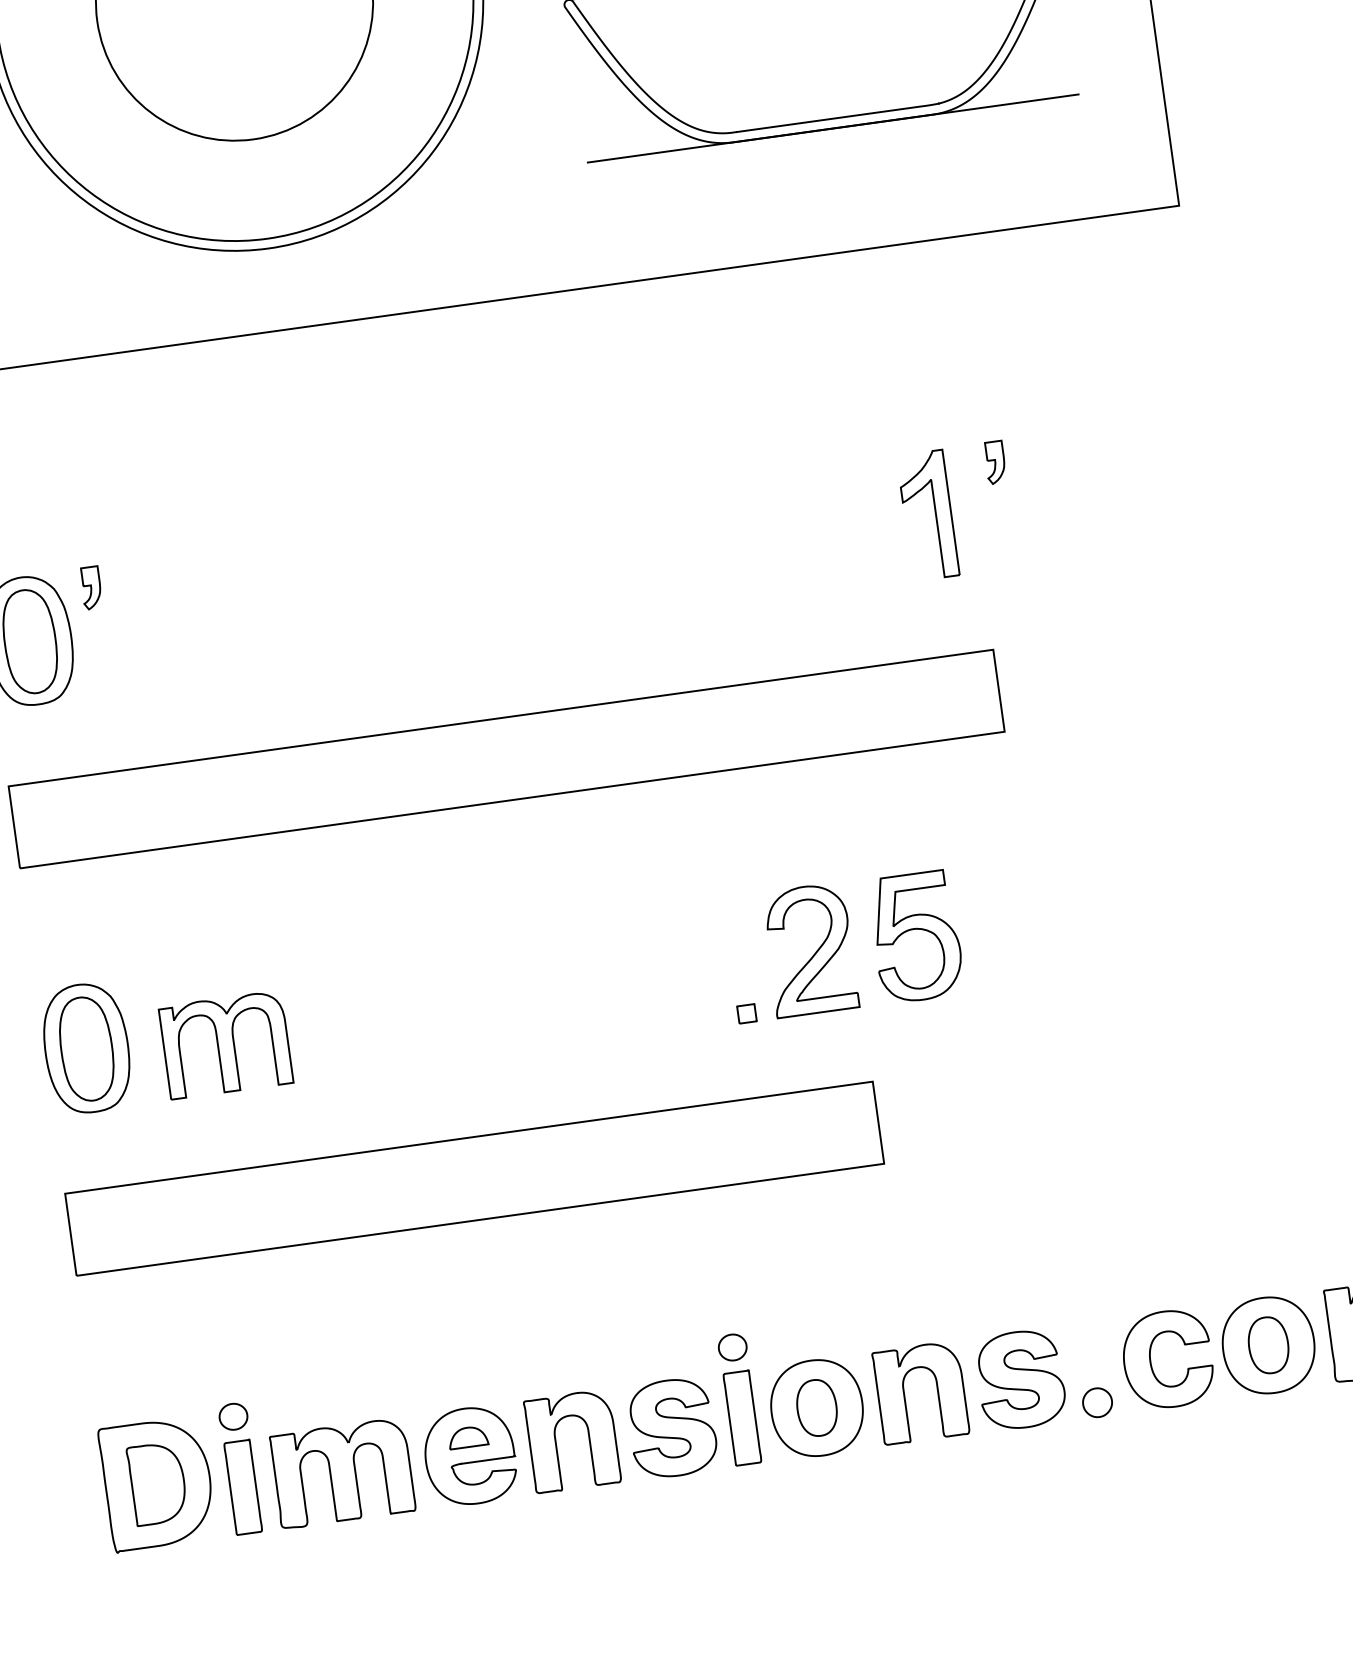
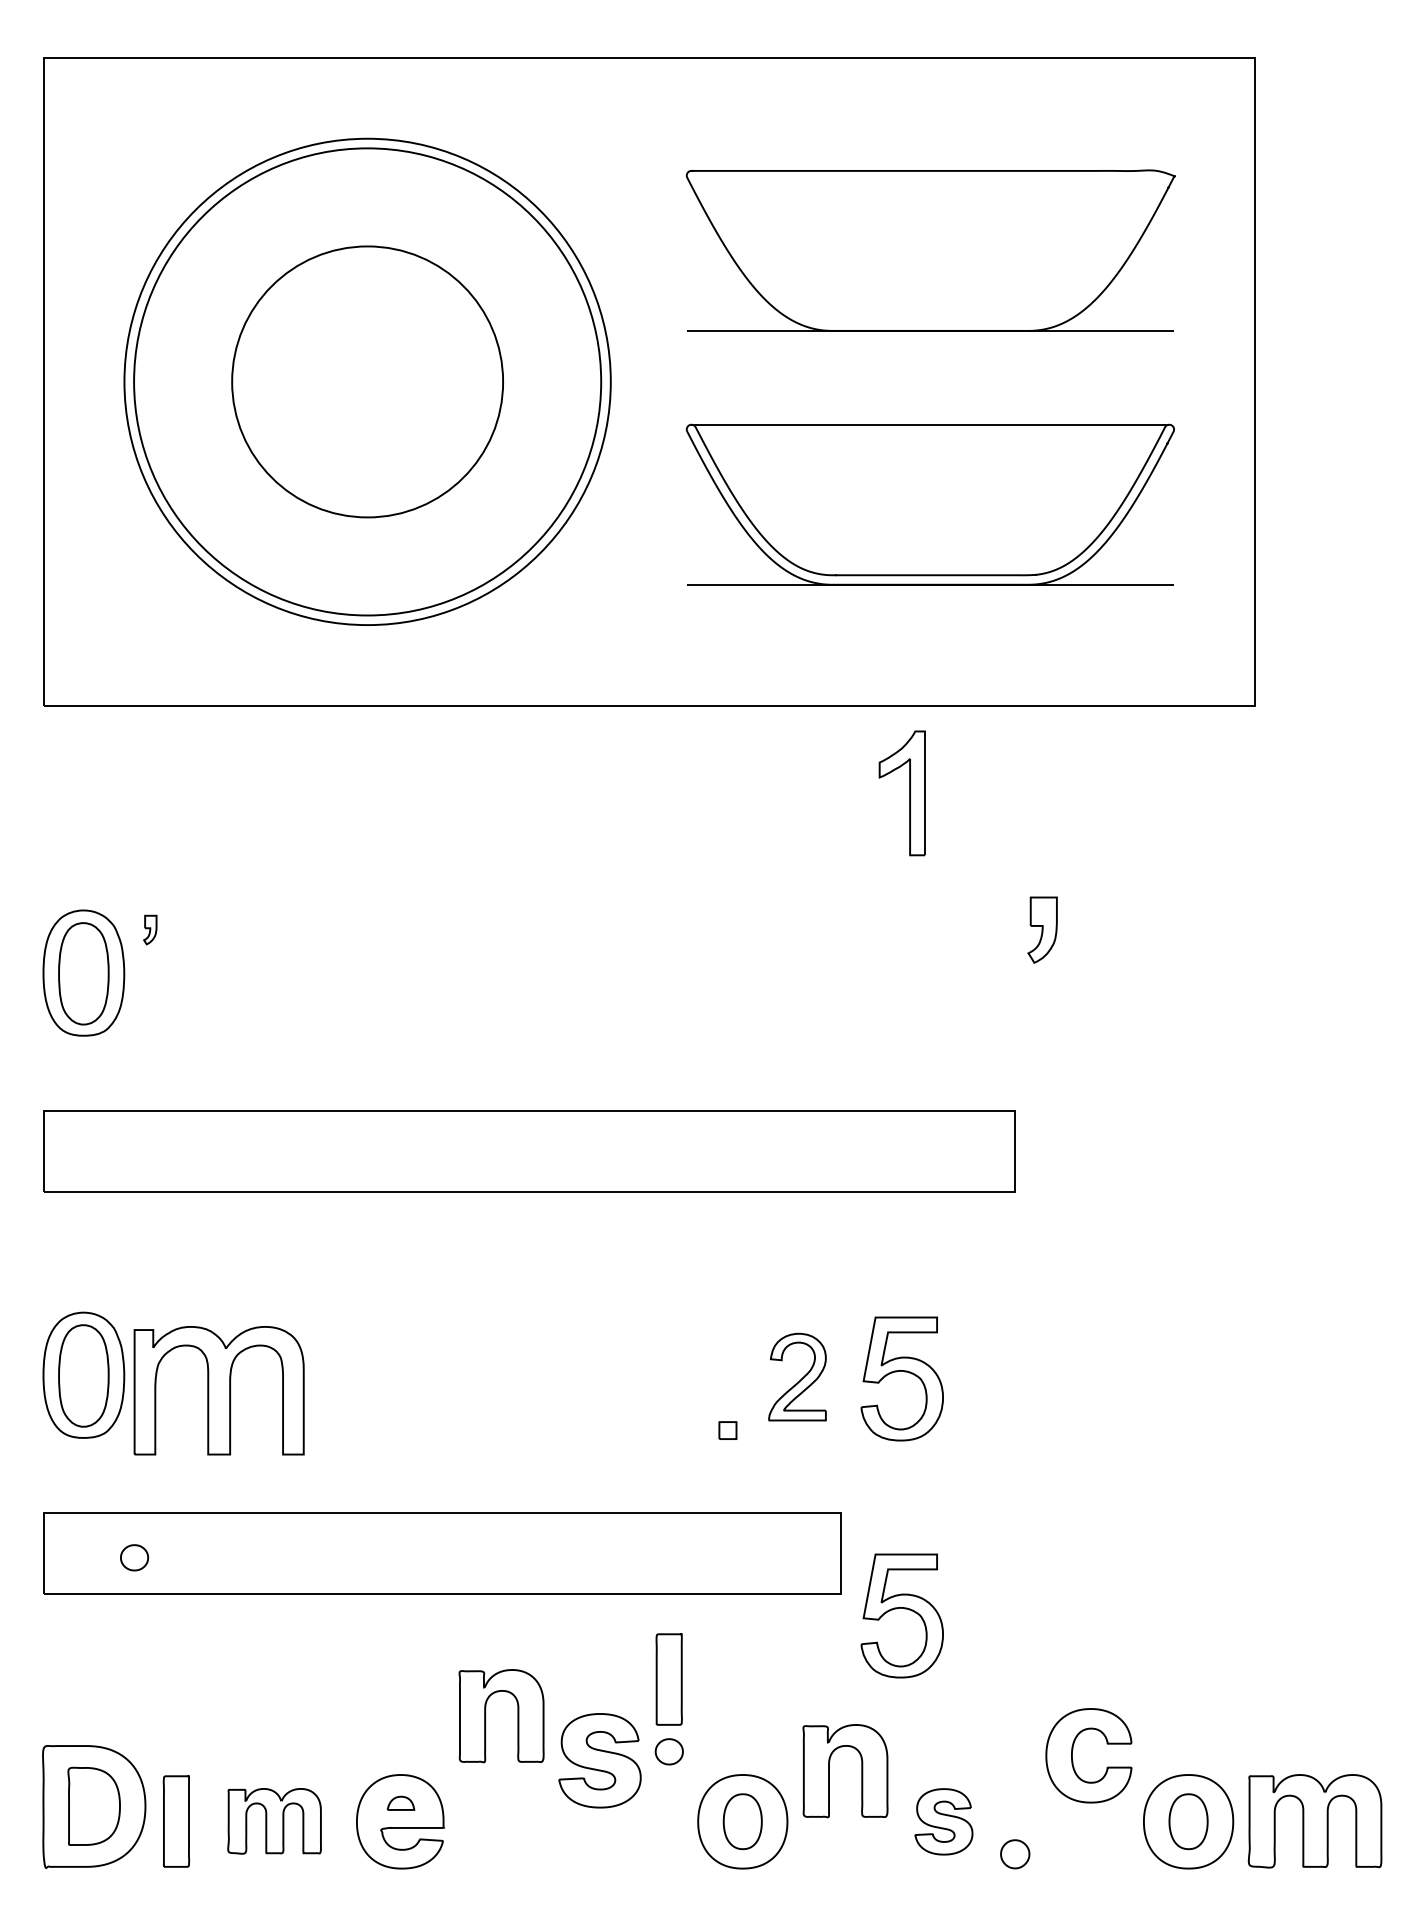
part: (995, 461) -> (1042, 929), size x1.6
part: (935, 514) -> (909, 793), moved
part: (91, 587) -> (150, 929), size x0.7
part: (809, 949) -> (797, 1376), size x0.7
part: (226, 1044) -> (219, 1390), size x1.4
part: (950, 1170) -> (904, 1609), added
part: (1150, 1361) -> (1072, 1755), moved
part: (1020, 1379) -> (943, 1821), size x0.7
part: (904, 1395) -> (829, 1771), moved
part: (233, 1416) -> (134, 1557), moved
part: (741, 1418) -> (668, 1679), moved
part: (671, 1427) -> (599, 1760), moved
part: (467, 1437) -> (400, 1803), size x0.7
part: (556, 1443) -> (485, 1716), moved
part: (342, 1473) -> (274, 1821), size x0.7

